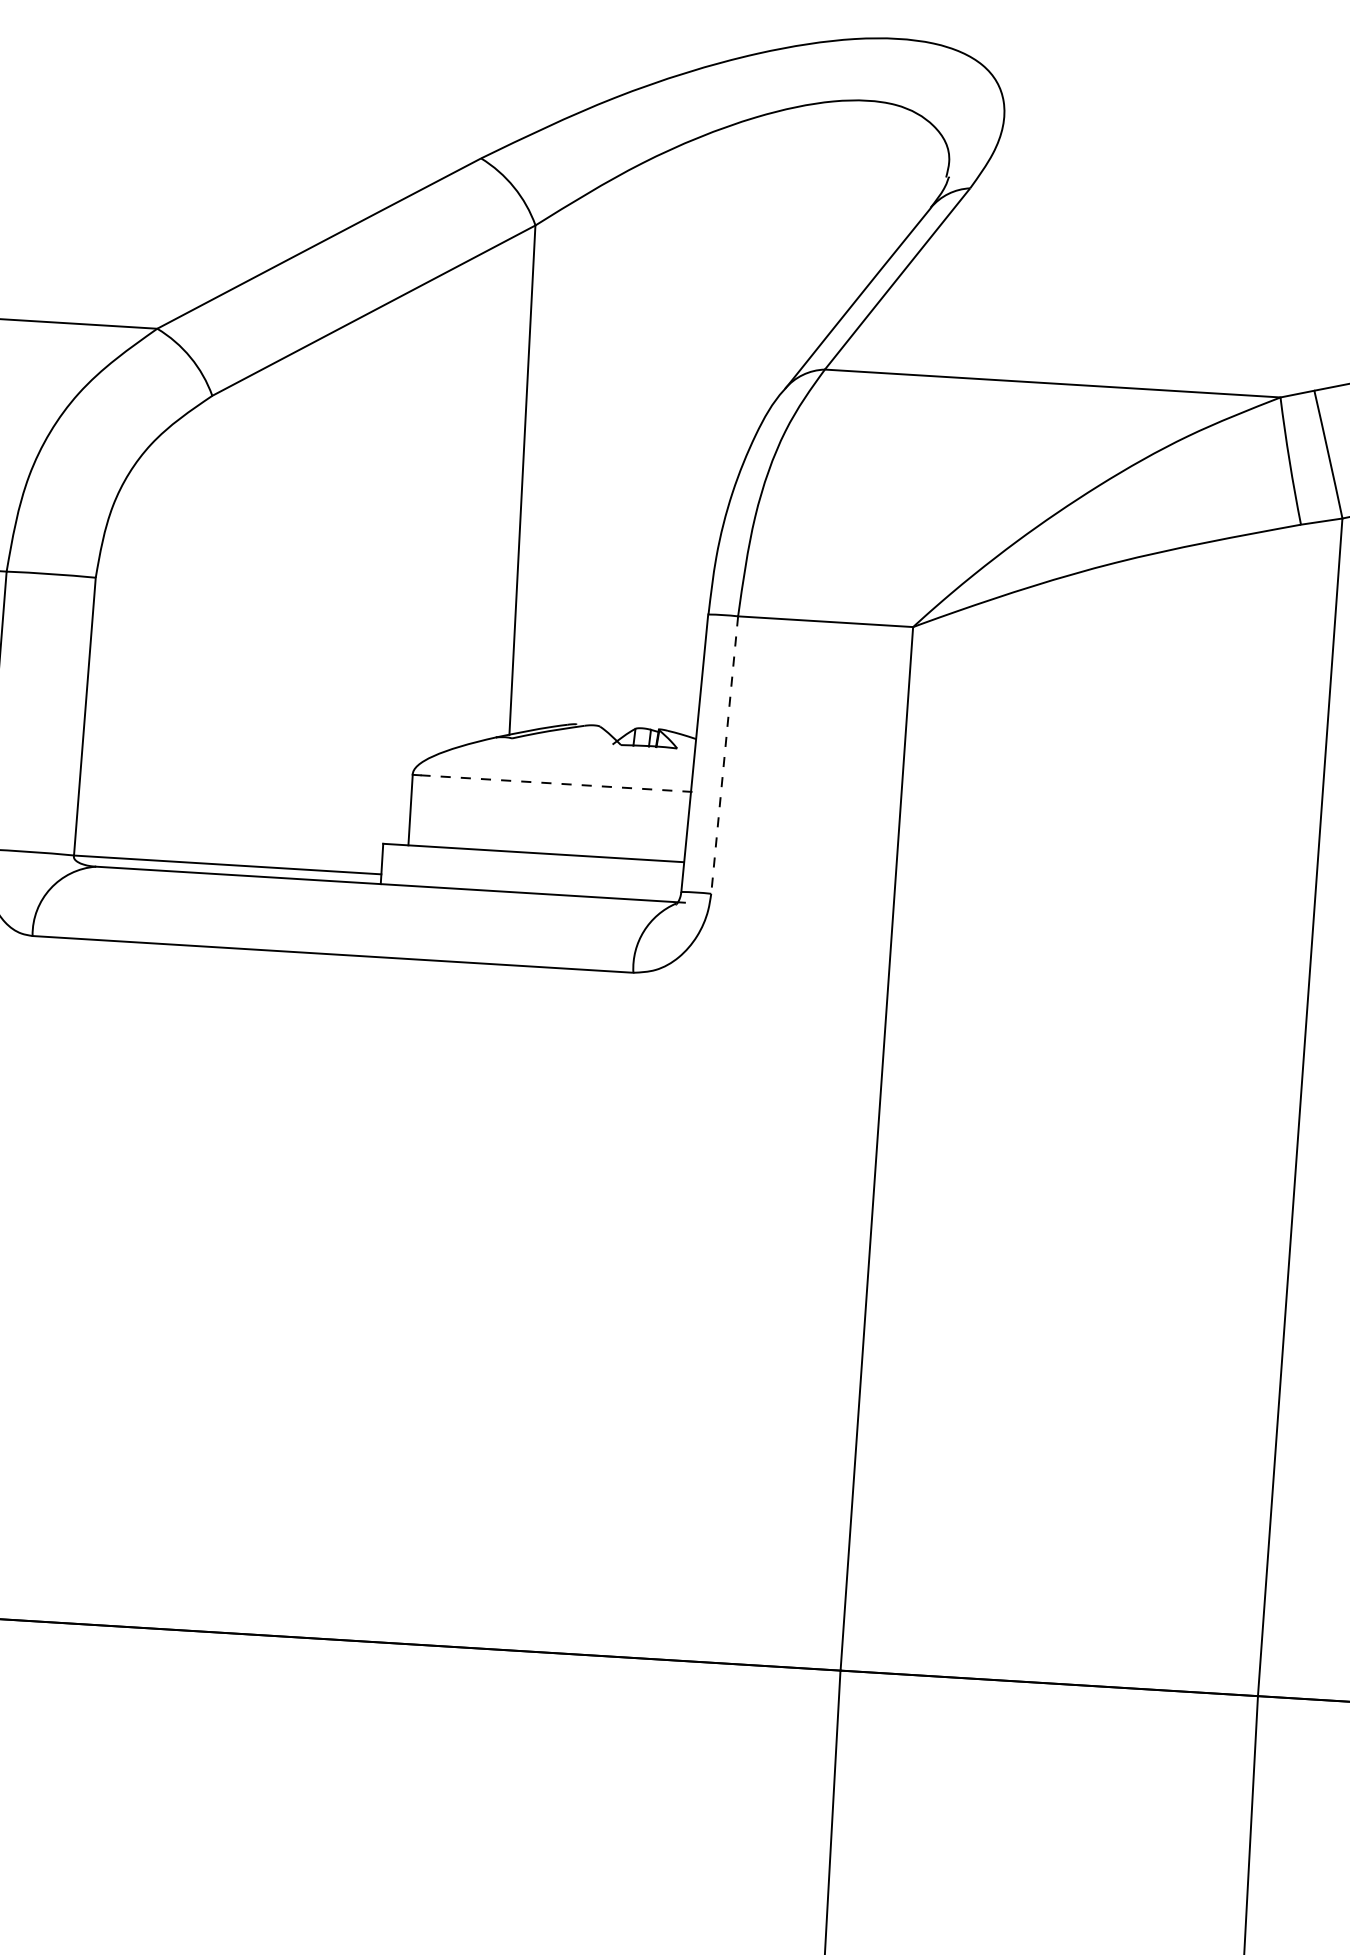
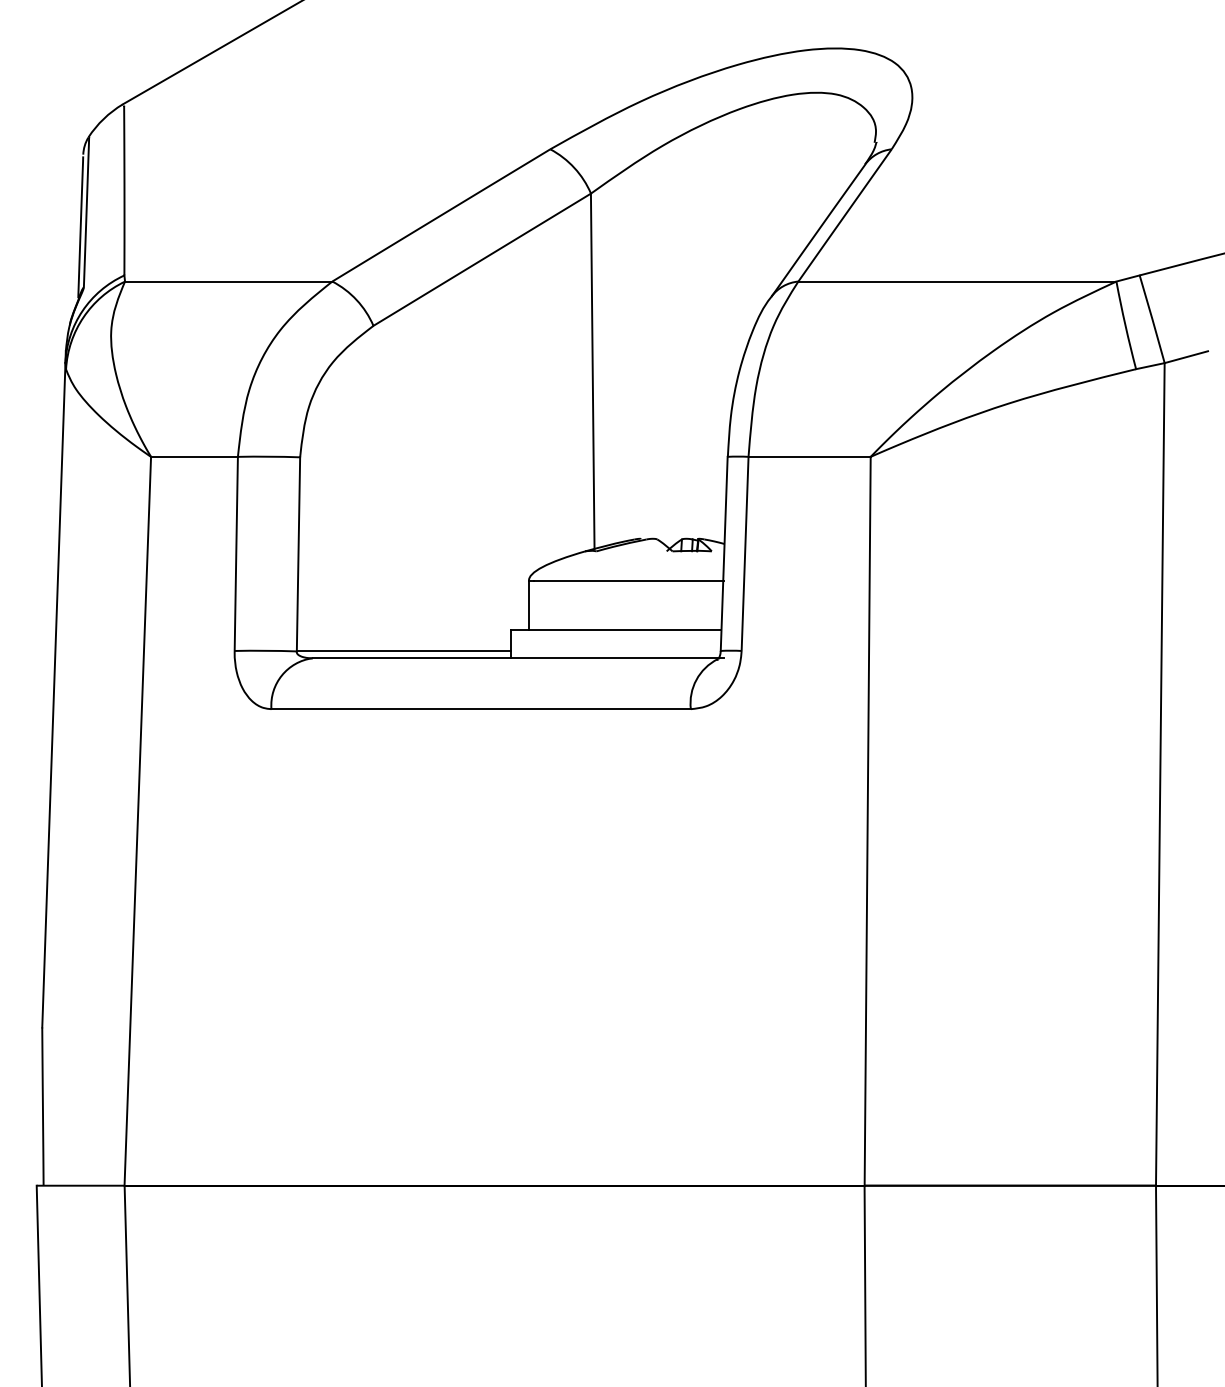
line: (725, 755) -> (745, 554), dashed -> solid
line: (556, 783) -> (629, 580), dashed -> solid

